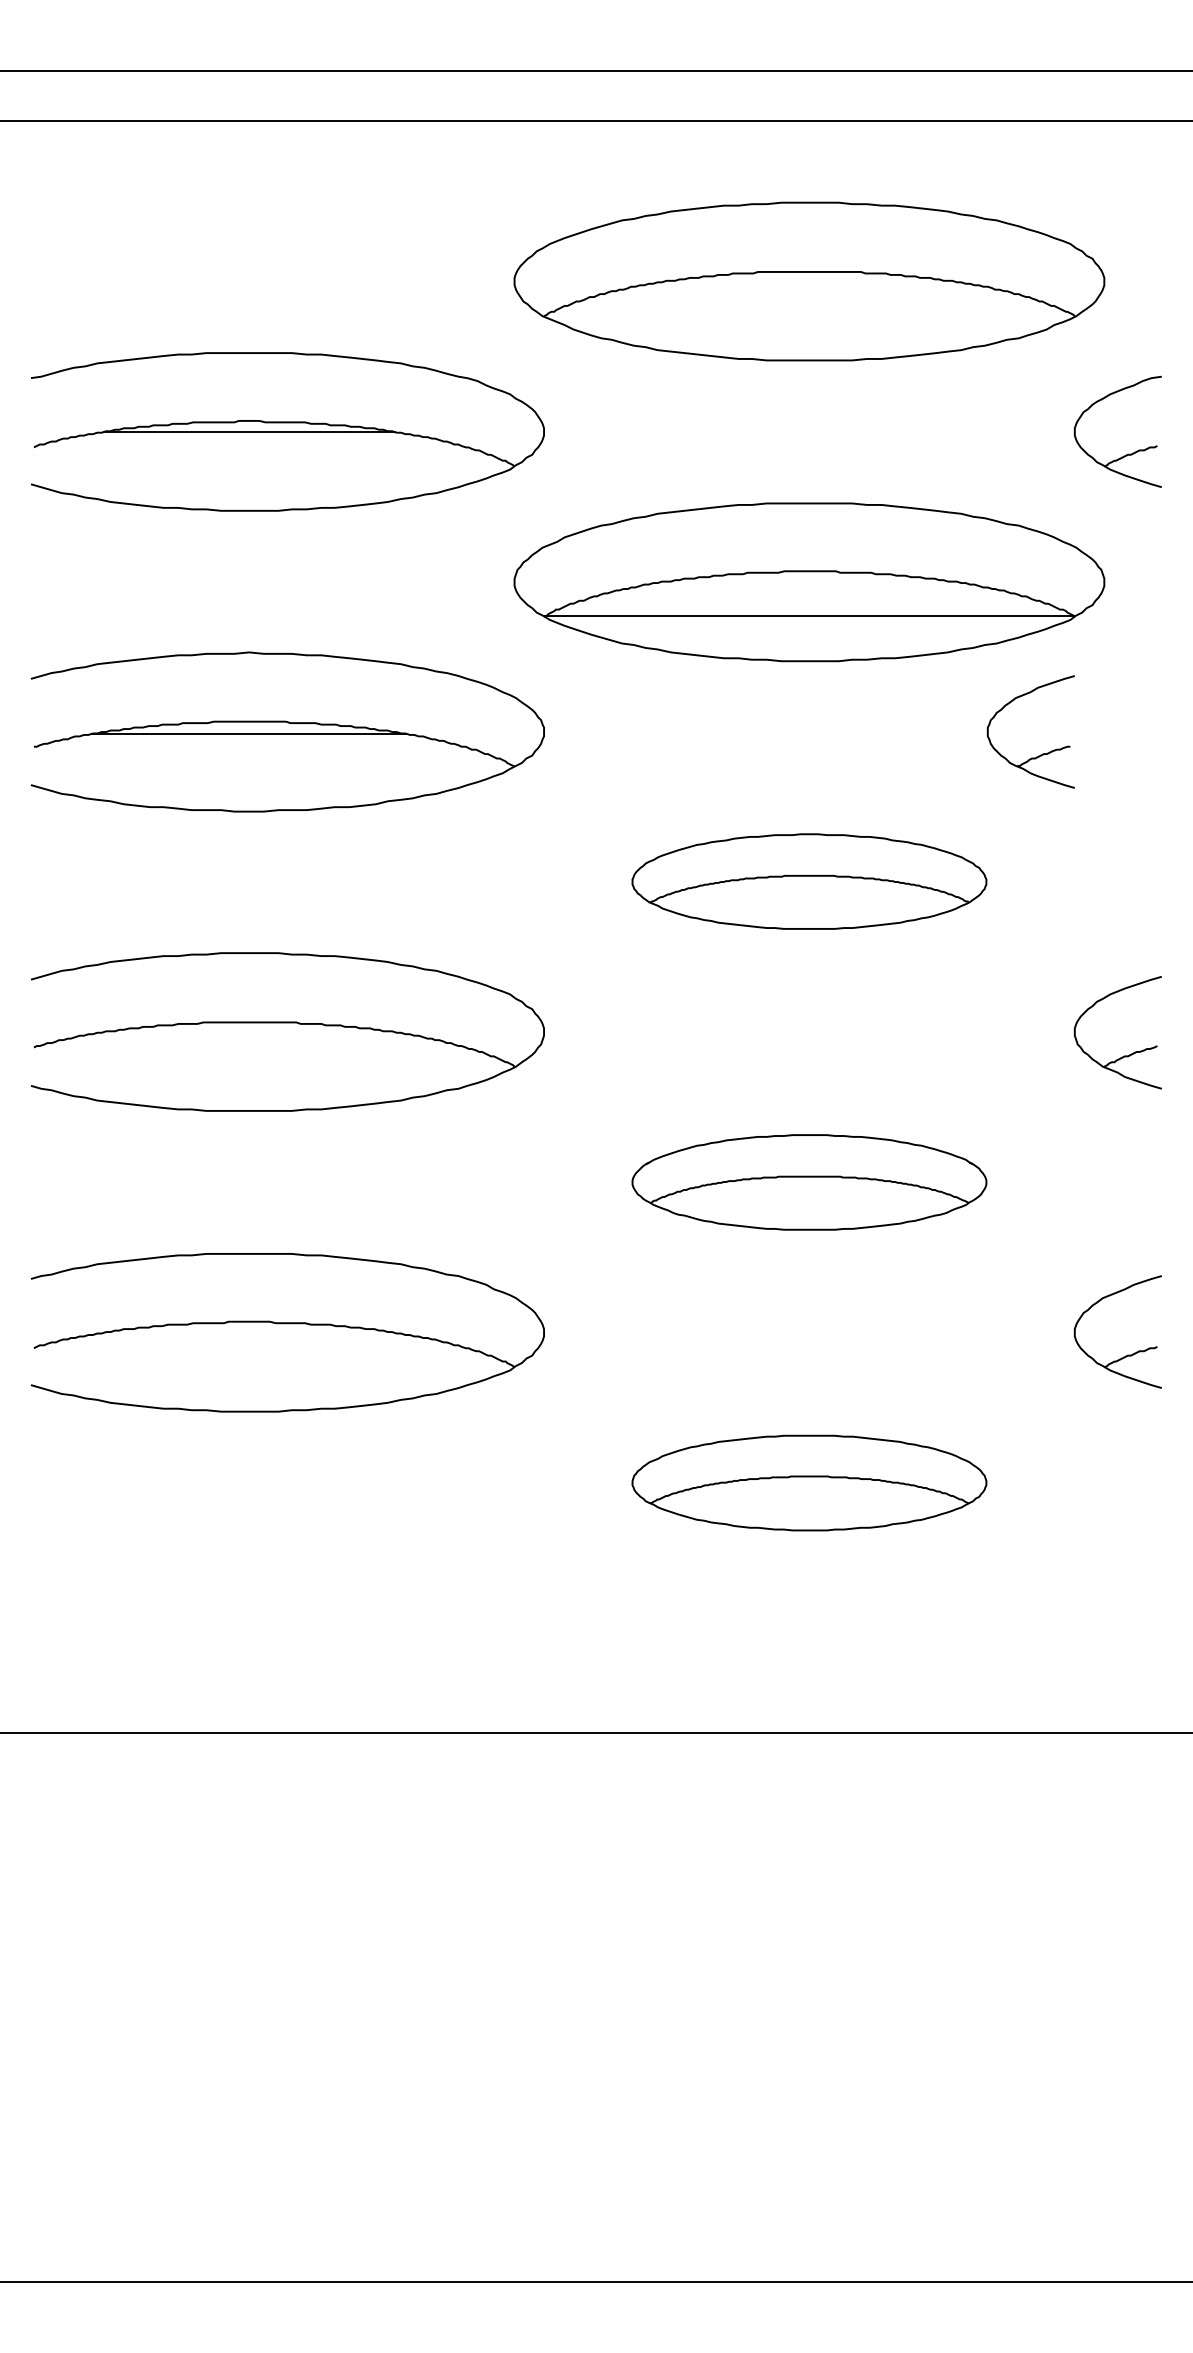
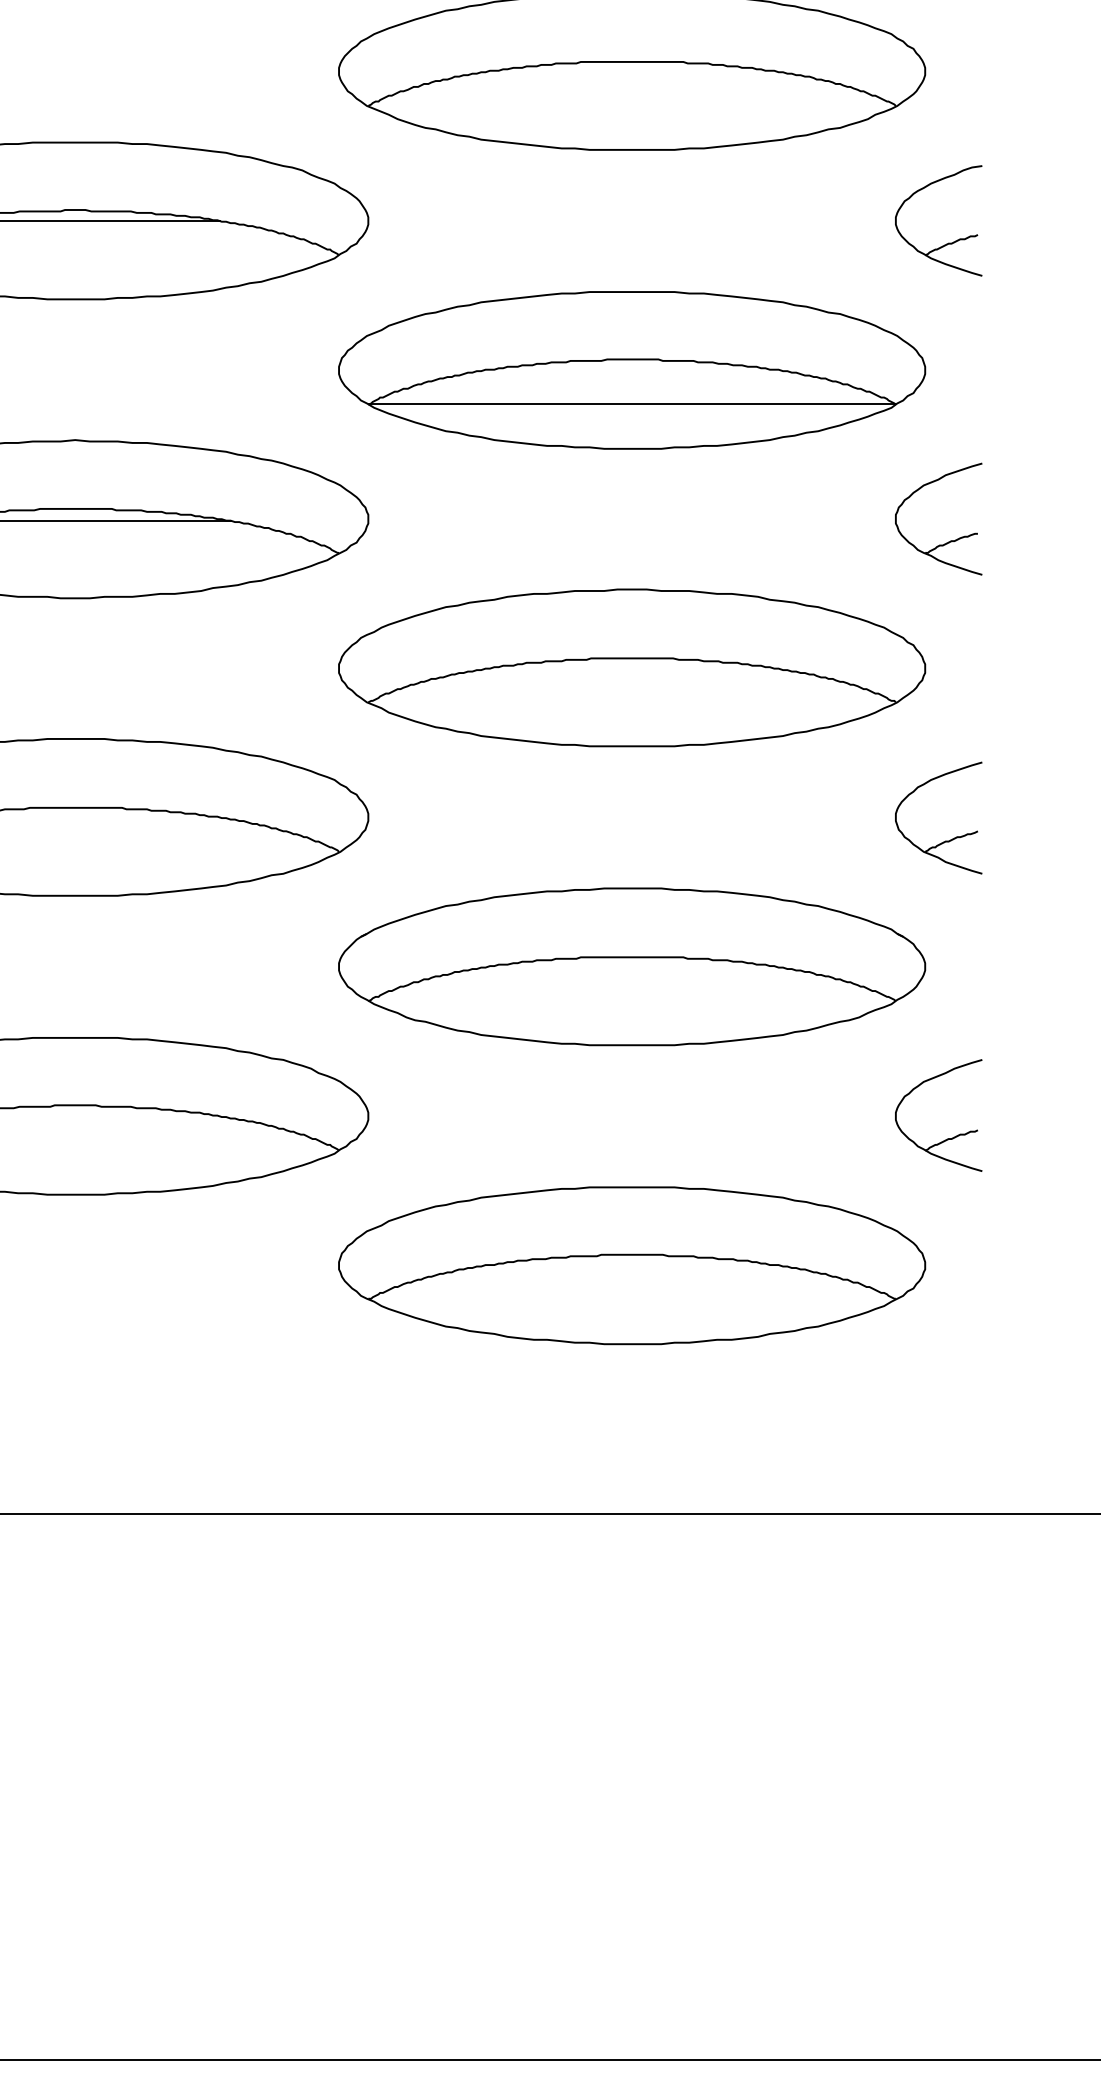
part: (1042, 753) -> (950, 540), moved
part: (809, 881) -> (632, 667), size x1.67
part: (809, 1182) -> (632, 966), size x1.67
part: (809, 1482) -> (632, 1265), size x1.67

